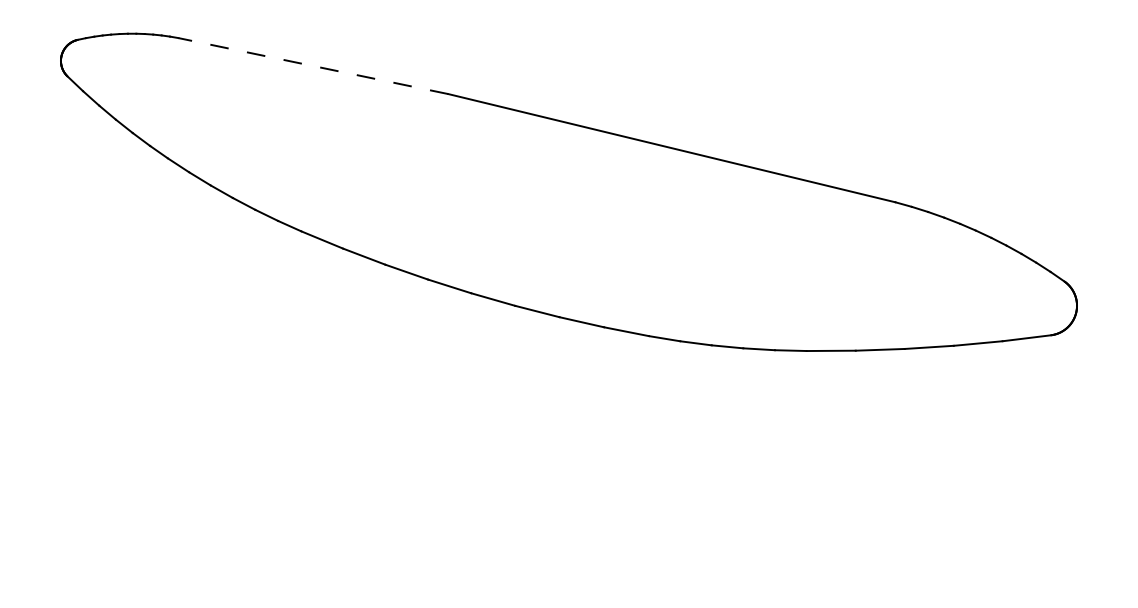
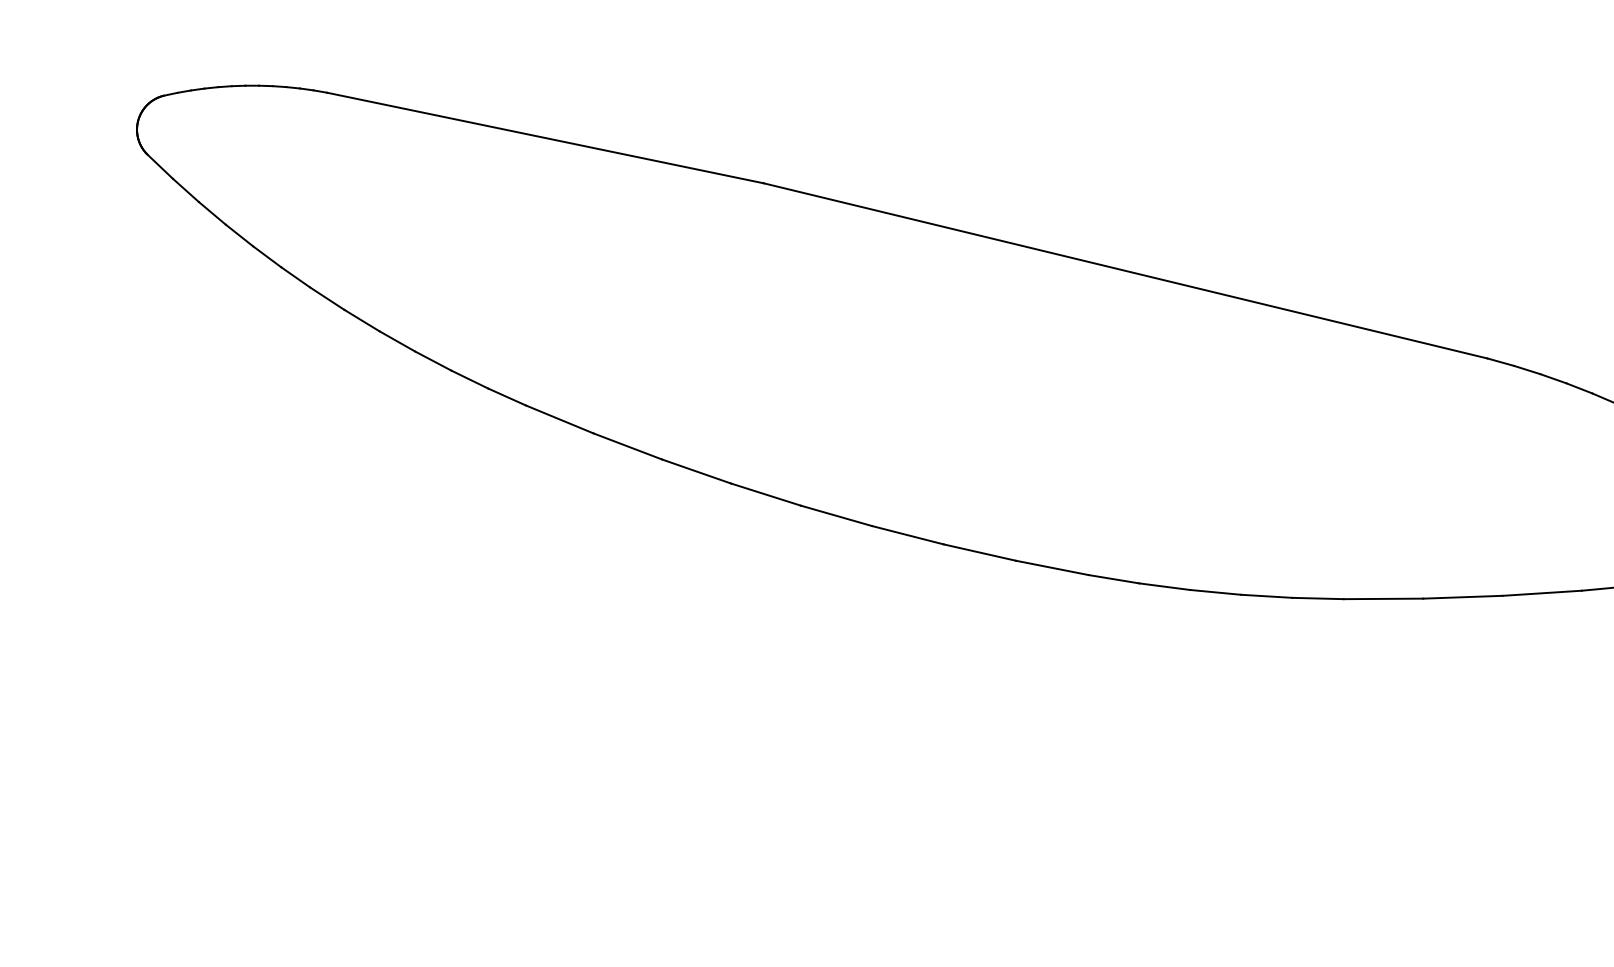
line: (313, 66) -> (545, 138), dashed -> solid

